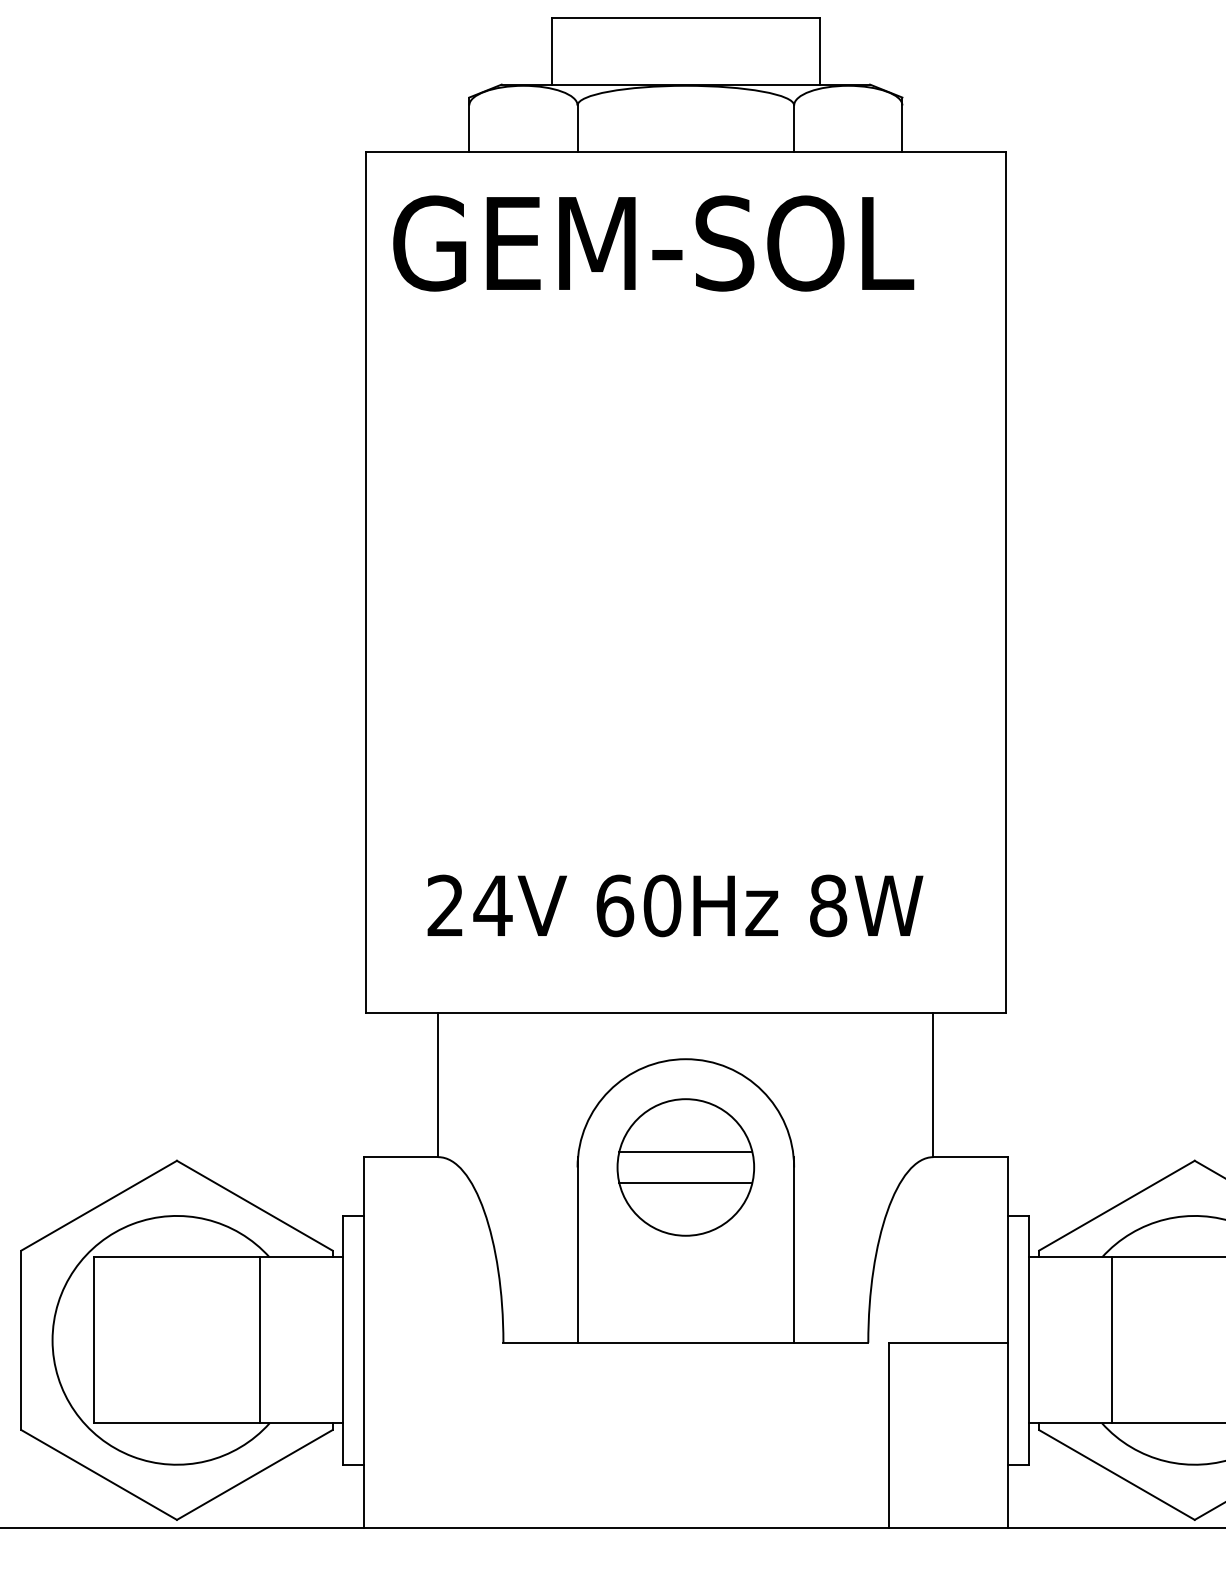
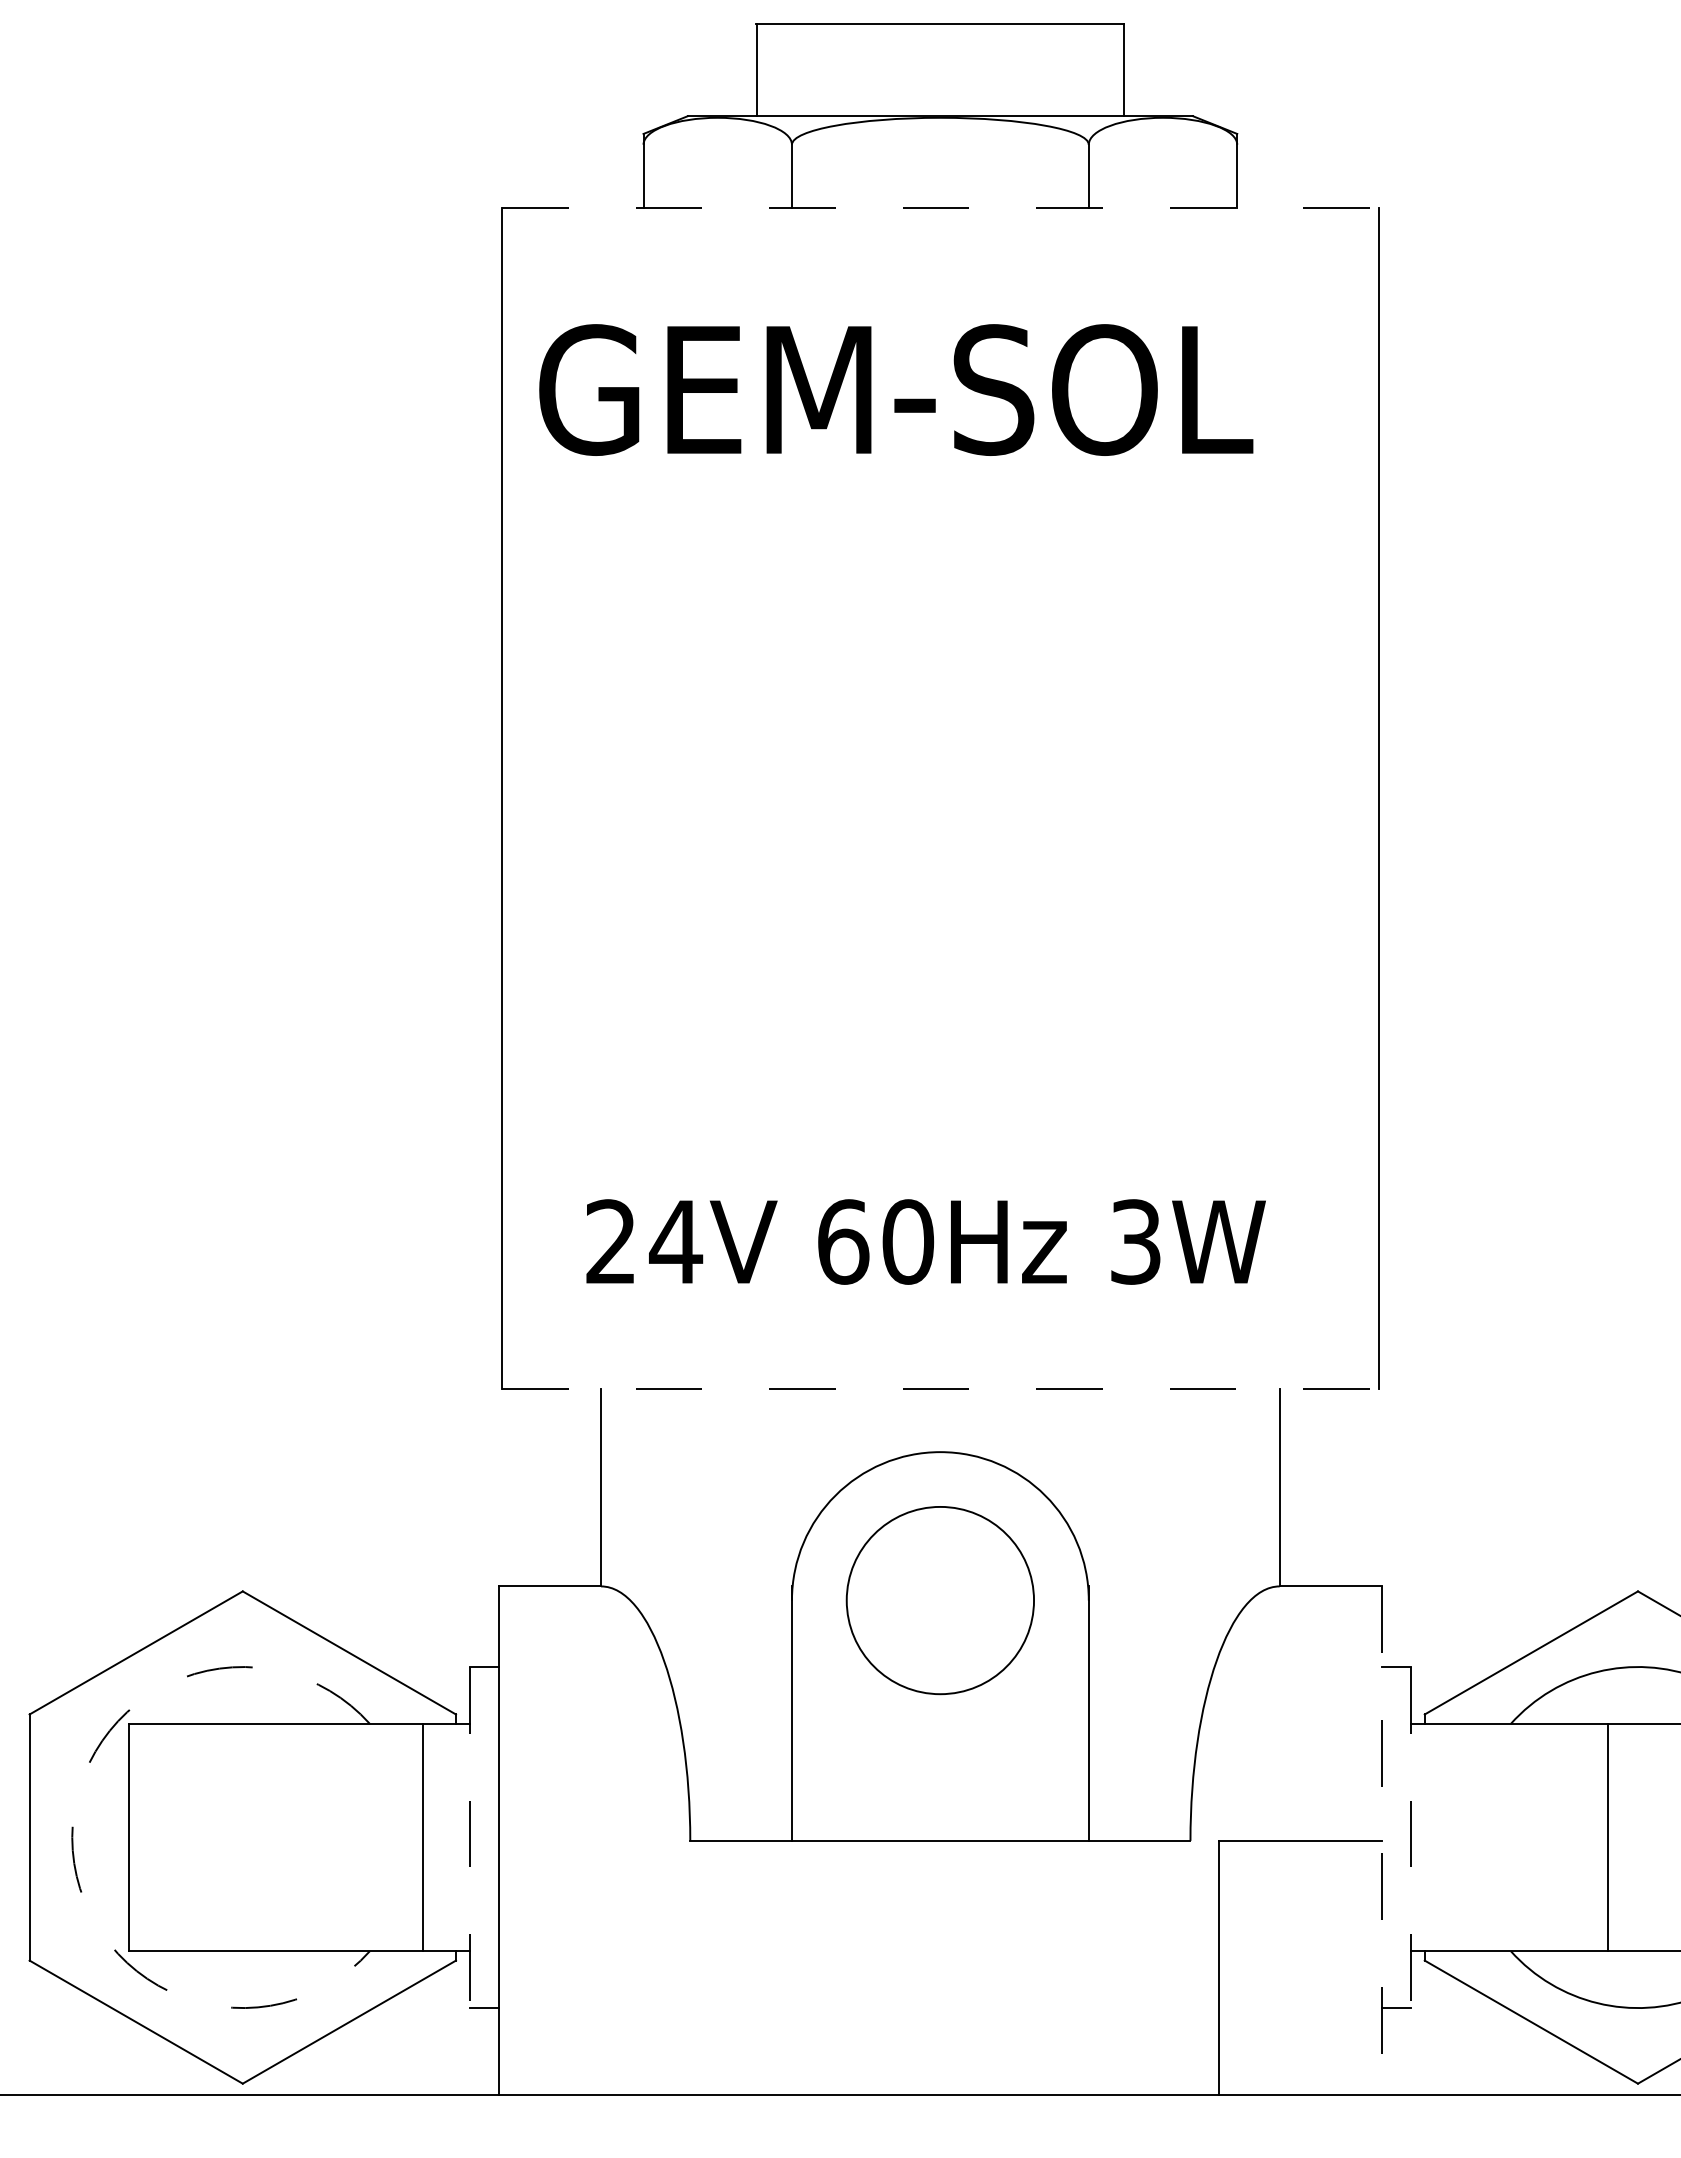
line: (685, 151) -> (940, 208), solid -> dashed
text: (653, 243) -> (896, 389), moved
text: (828, 905) -> (1135, 1241), 8W -> 3W
line: (685, 1012) -> (940, 1388), solid -> dashed
line: (685, 1151) -> (940, 1578), removed
line: (685, 1183) -> (940, 1622), removed
arc: (52, 1340) -> (72, 1837), solid -> dashed
line: (259, 1340) -> (422, 1837), moved
line: (343, 1340) -> (470, 1837), solid -> dashed
line: (1028, 1340) -> (1410, 1837), solid -> dashed
line: (1111, 1340) -> (1608, 1837), moved
line: (1008, 1343) -> (1382, 1841), solid -> dashed

